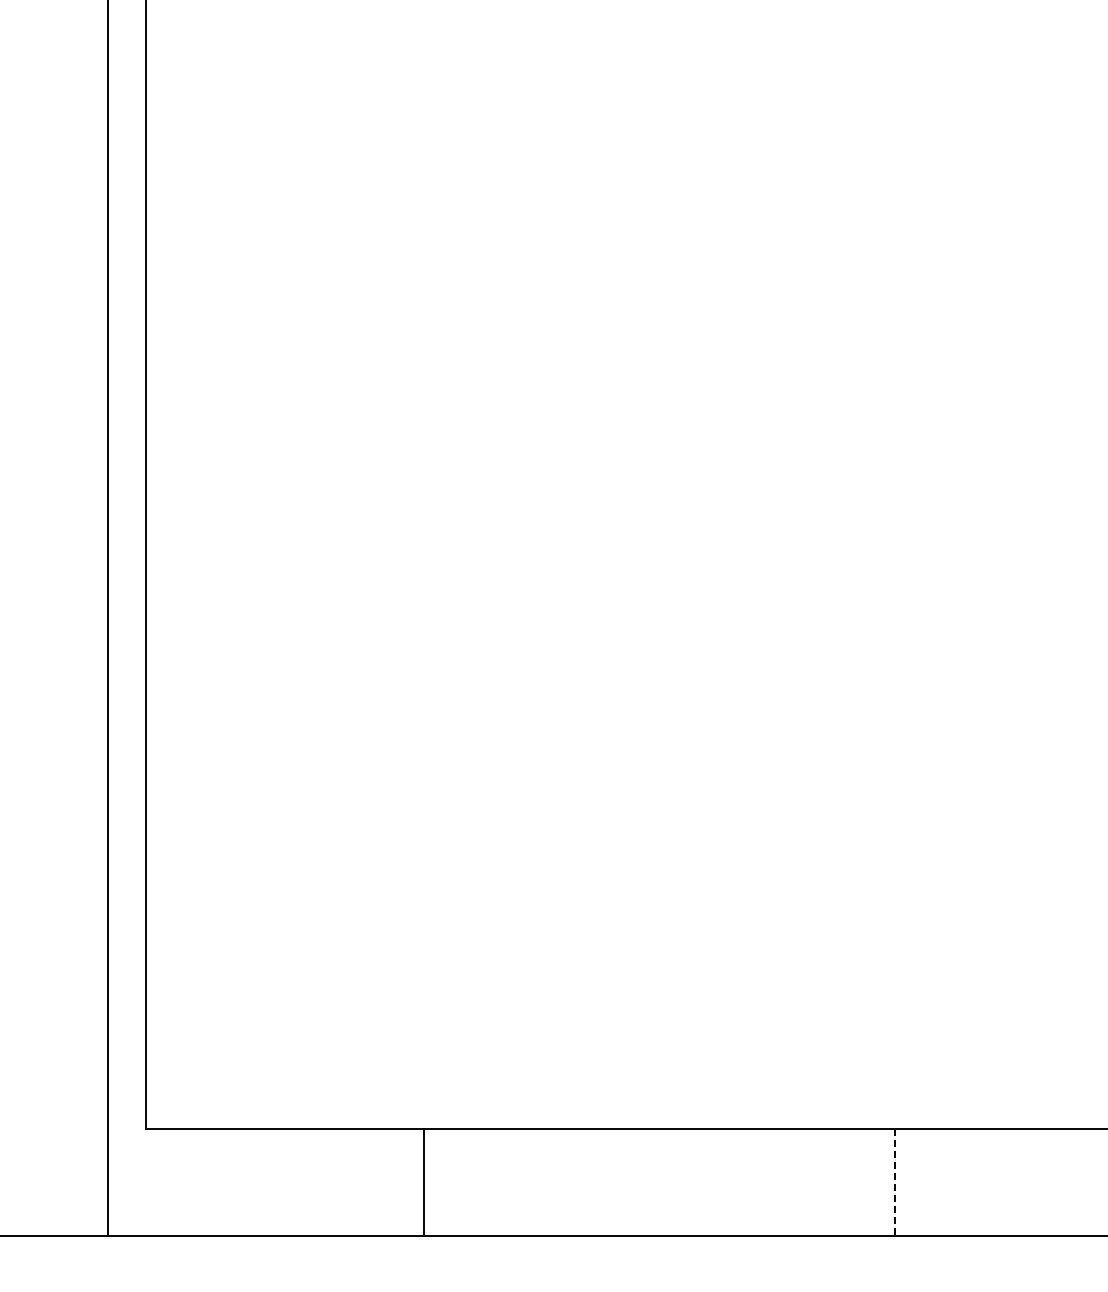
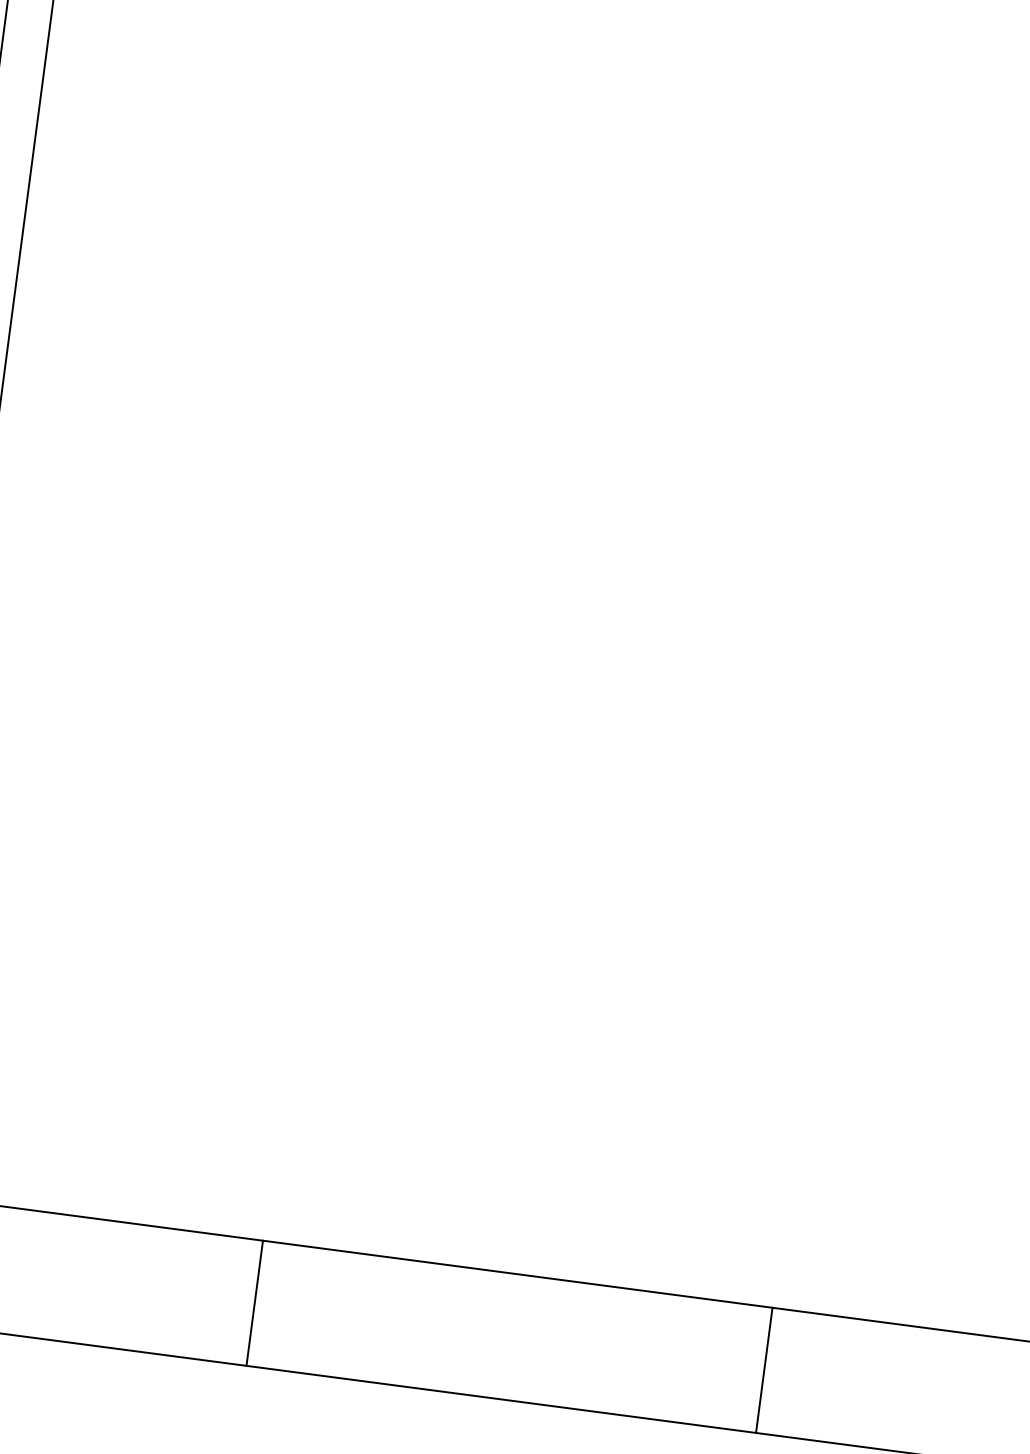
line: (424, 1182) -> (254, 1303), moved
line: (895, 1182) -> (764, 1370), dashed -> solid

